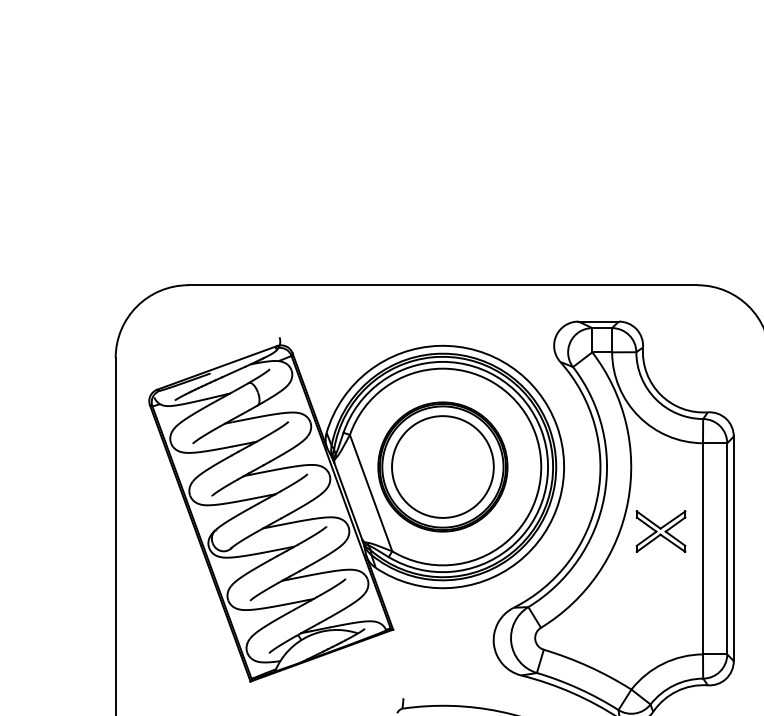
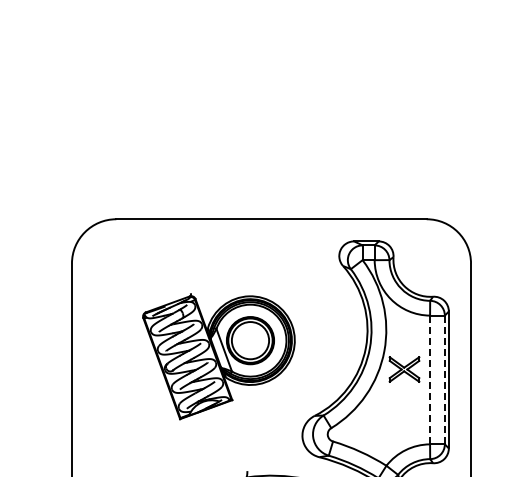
part: (355, 510) -> (218, 356), size x0.6
line: (703, 549) -> (430, 380), solid -> dashed
line: (726, 549) -> (444, 380), solid -> dashed

